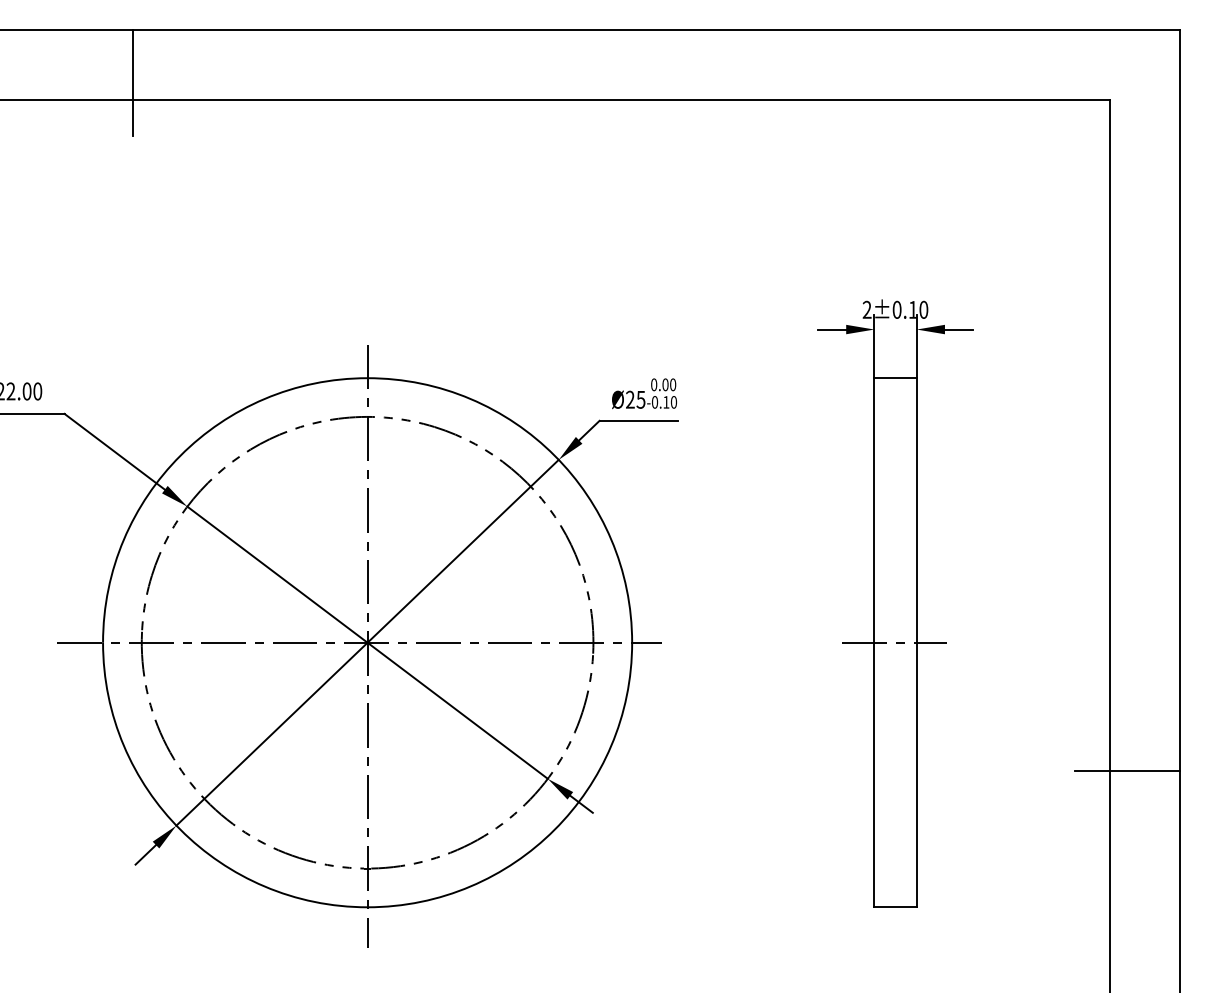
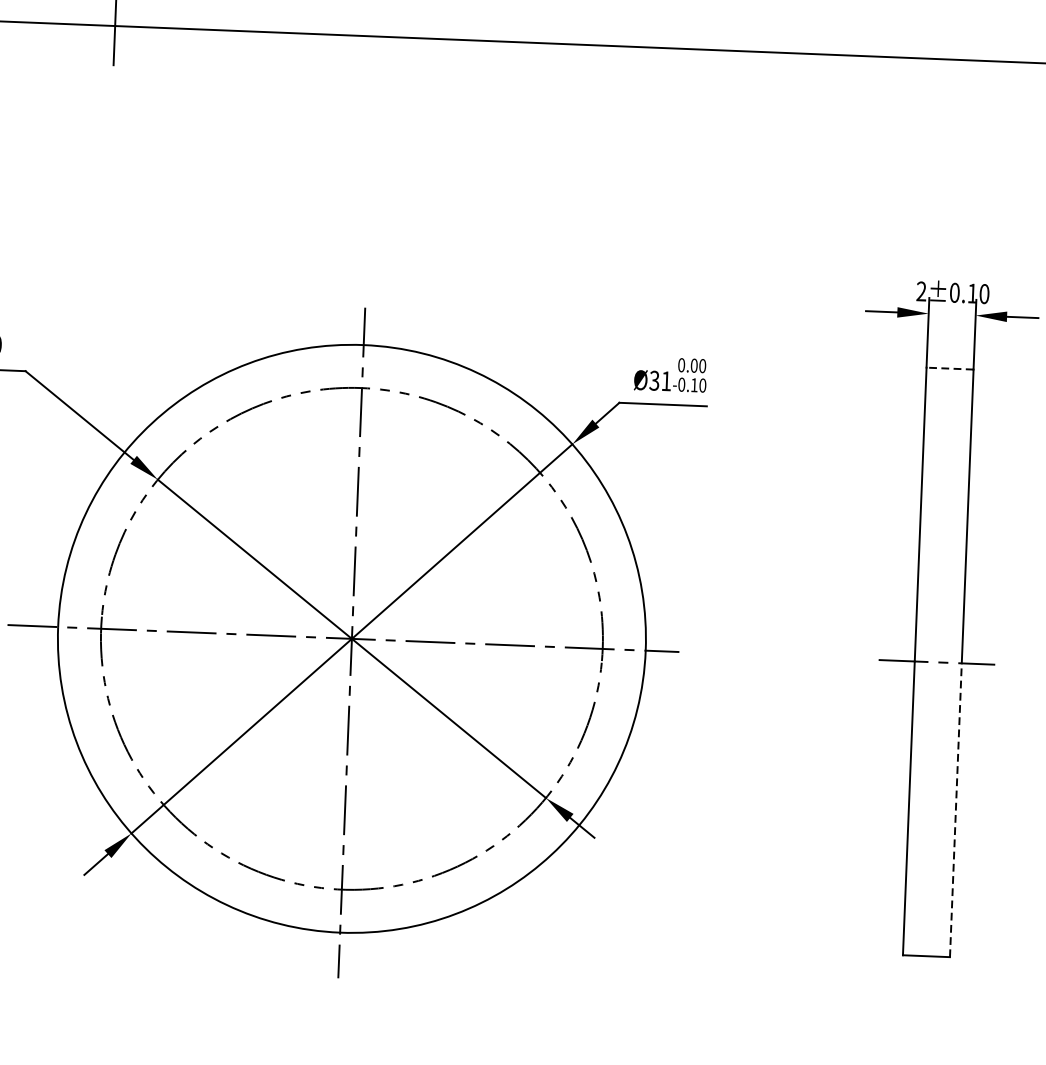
line: (895, 378) -> (949, 368), solid -> dashed
text: (635, 399) -> (660, 380), Ø25 -> Ø31
line: (916, 774) -> (955, 809), solid -> dashed

